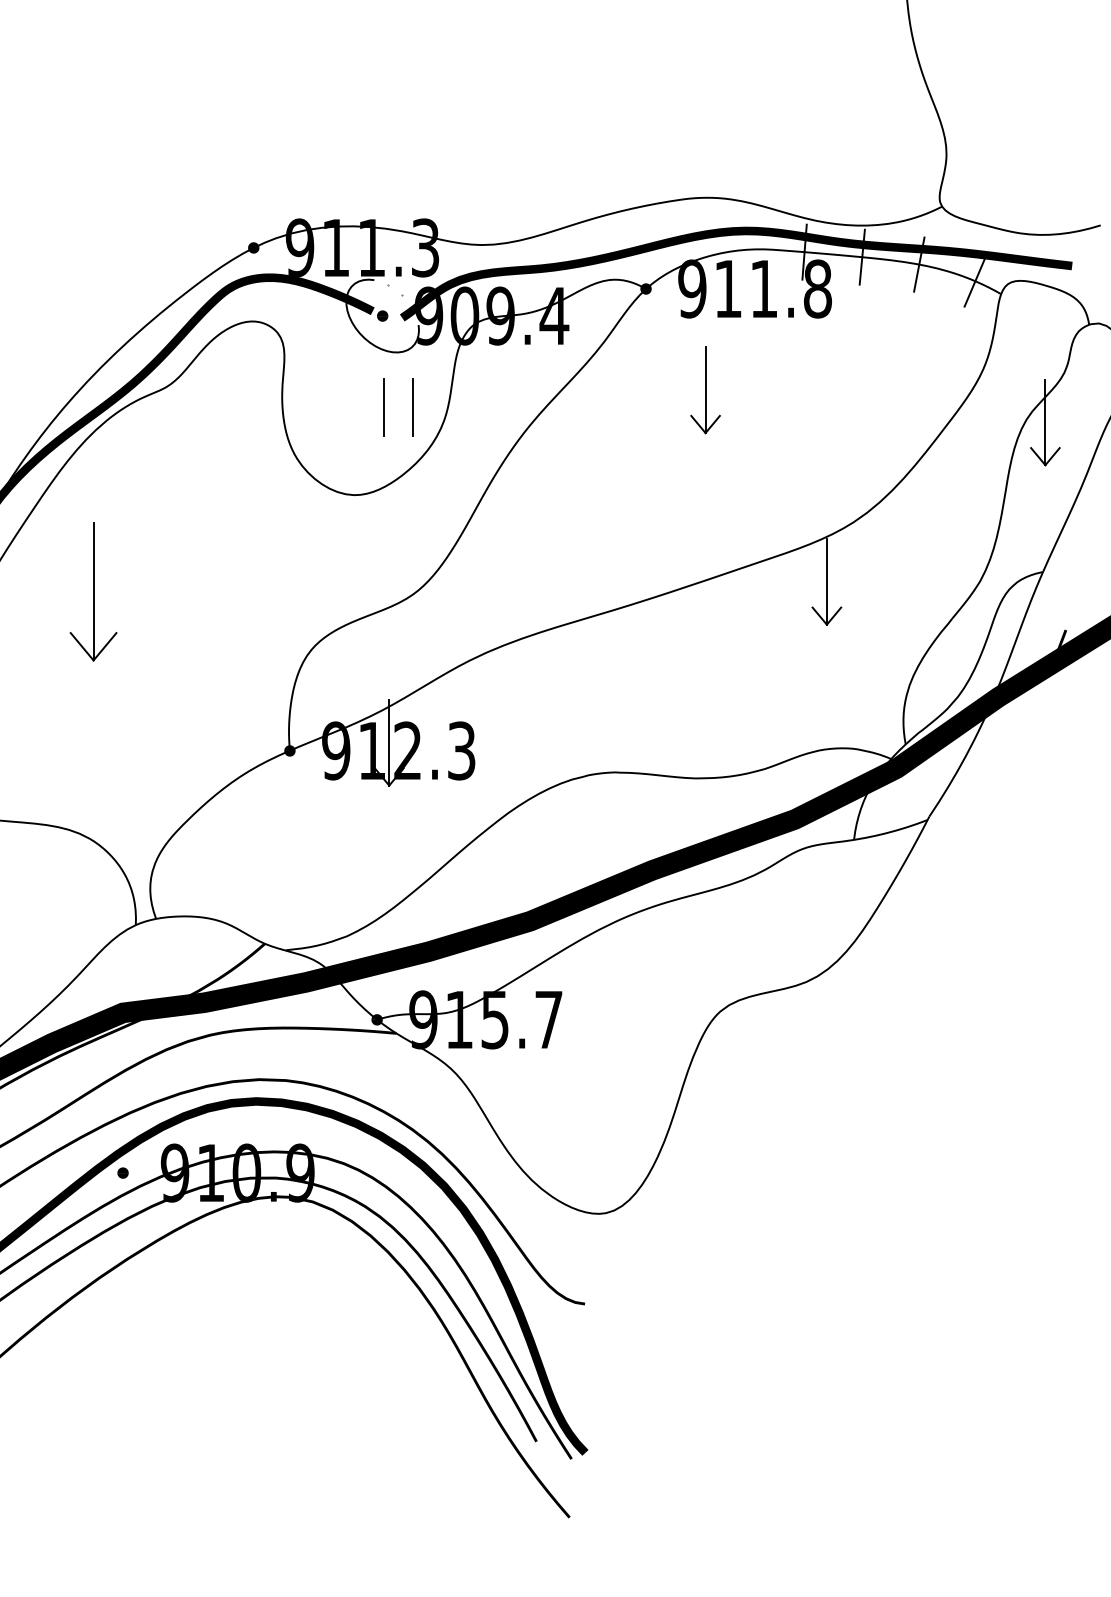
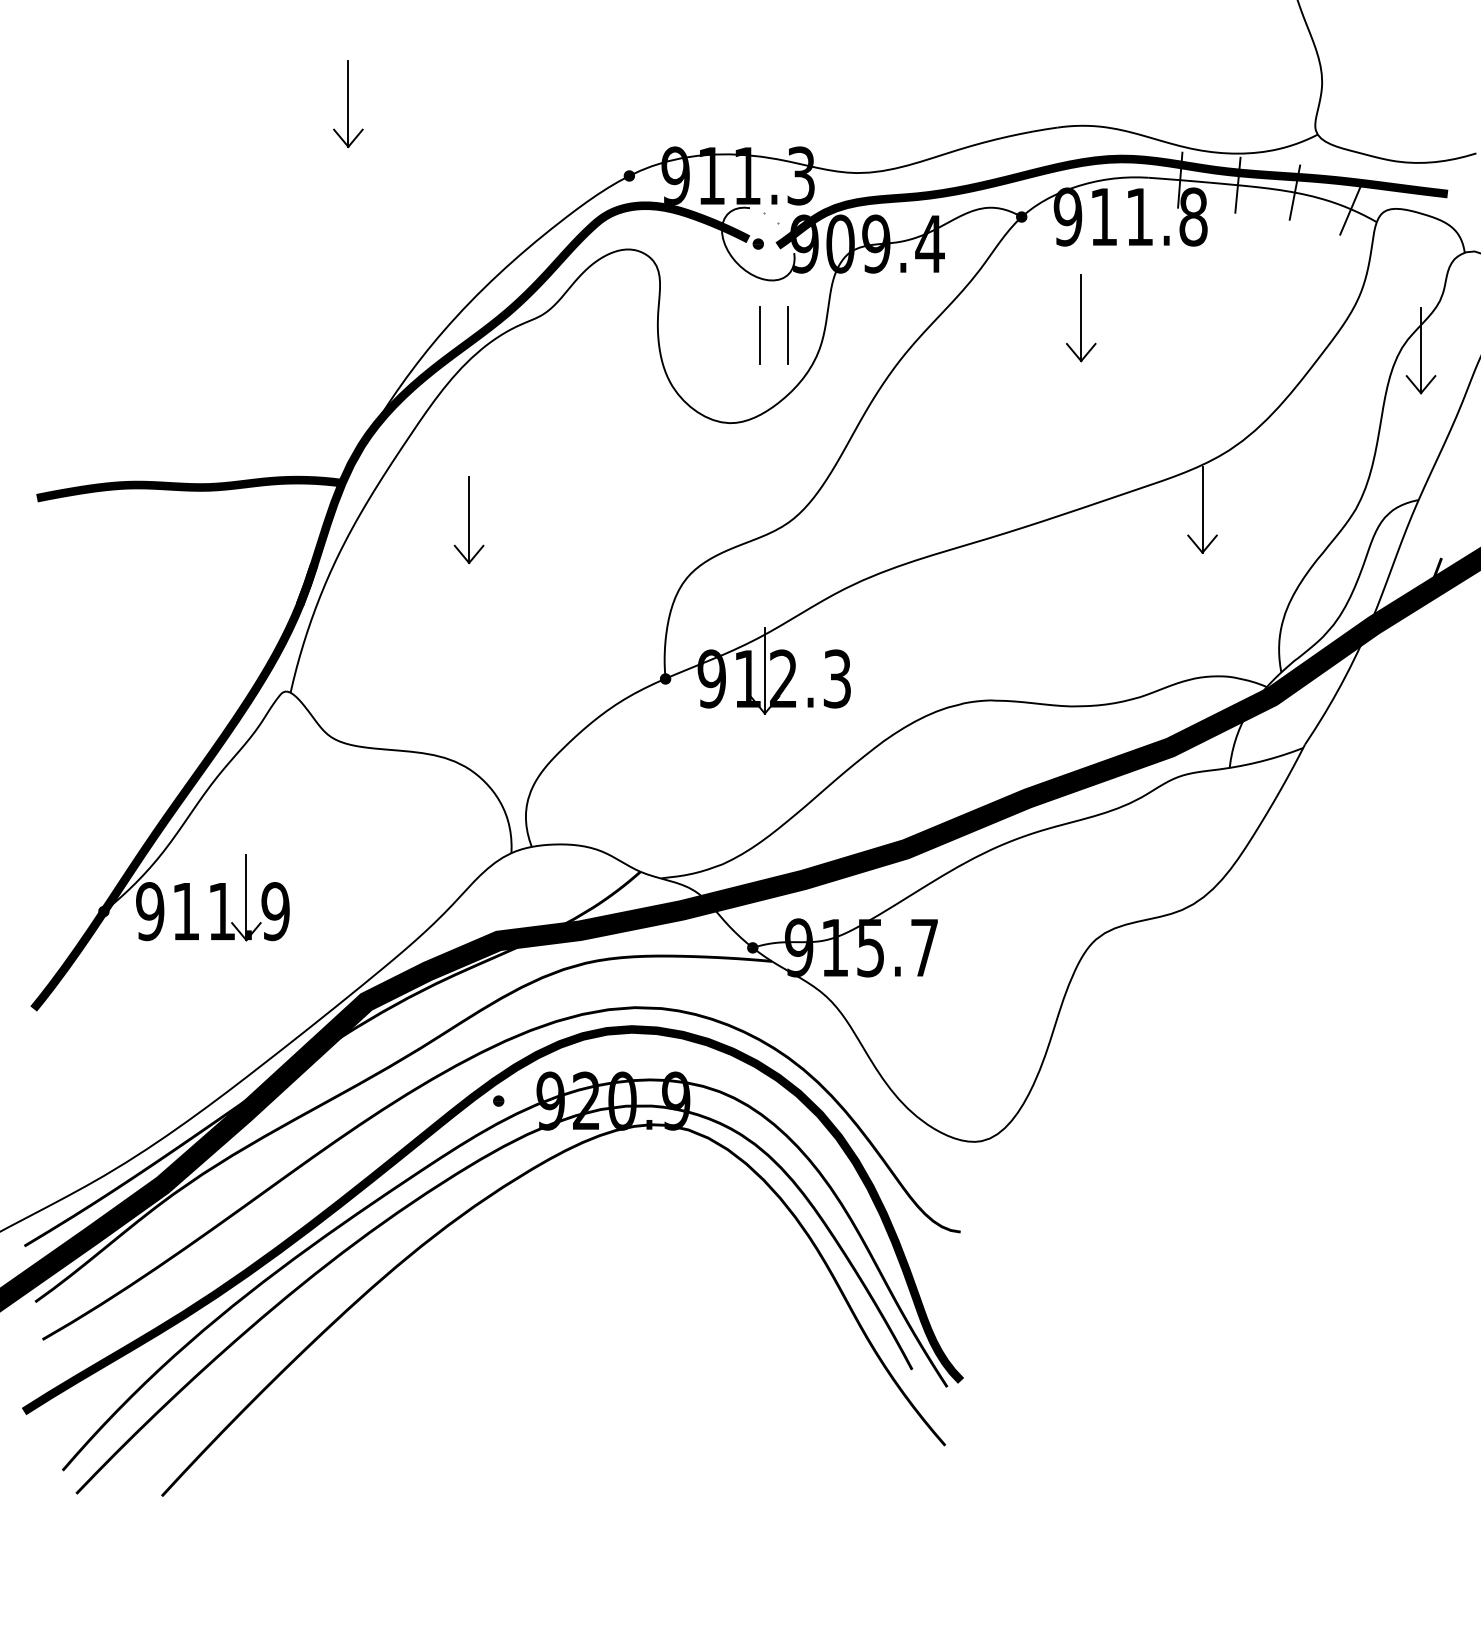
part: (92, 592) -> (468, 520), size x0.62
text: (210, 1172) -> (586, 1100), 910.9 -> 920.9

